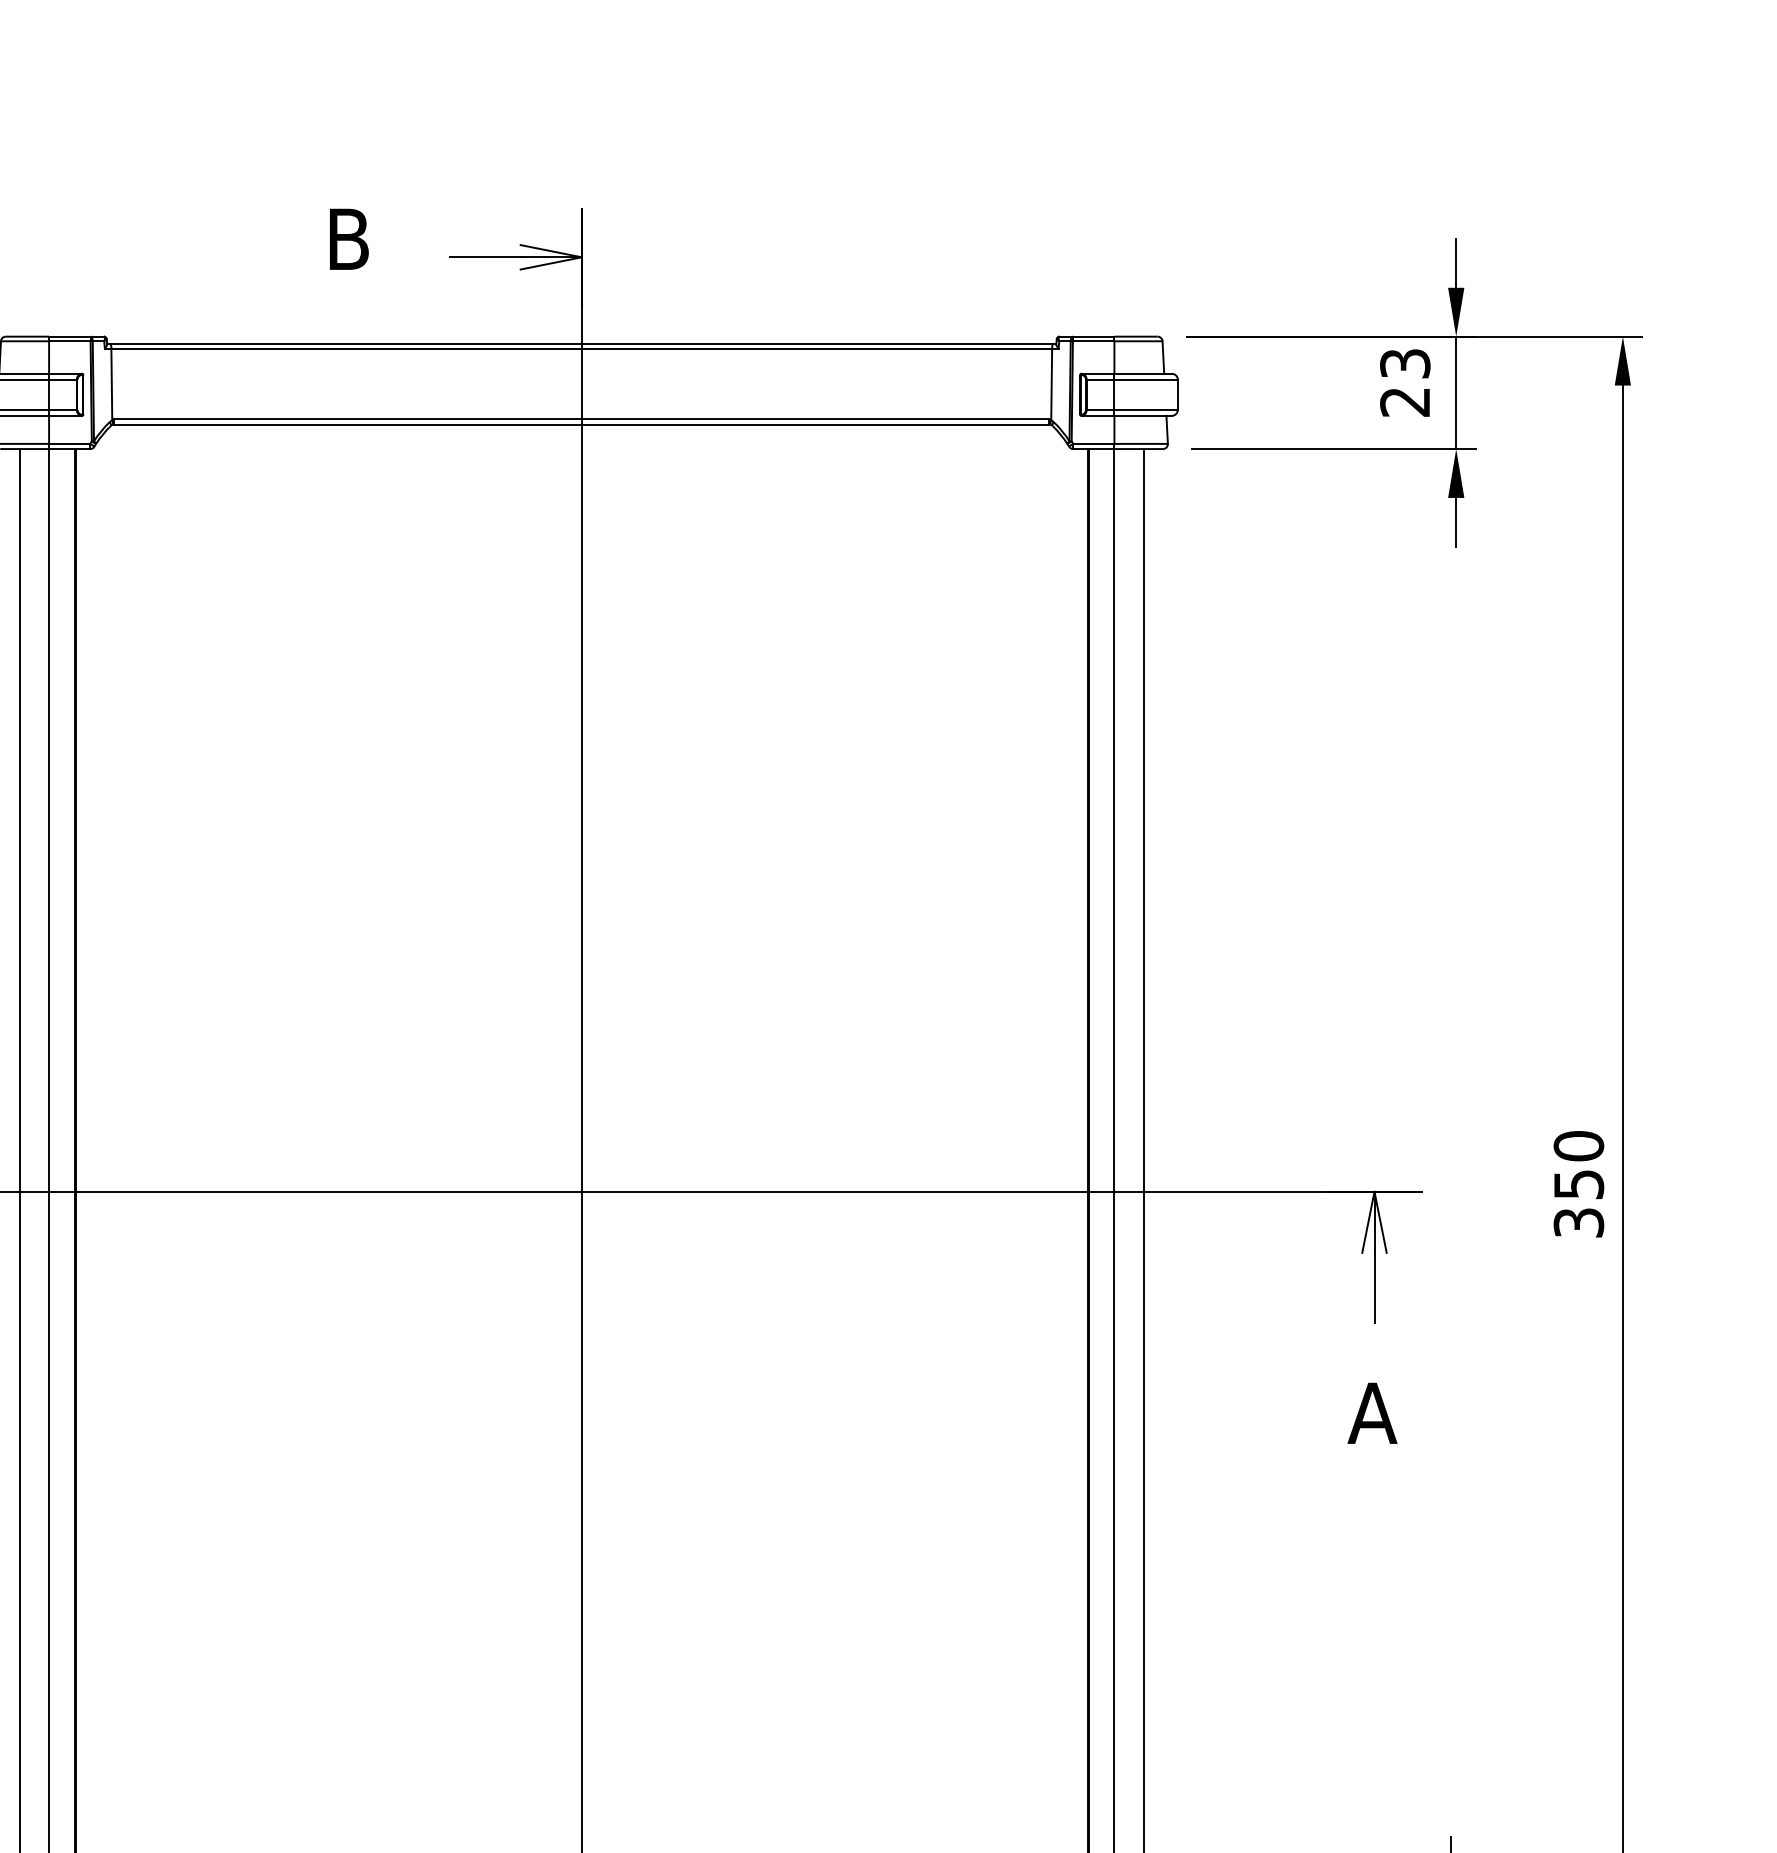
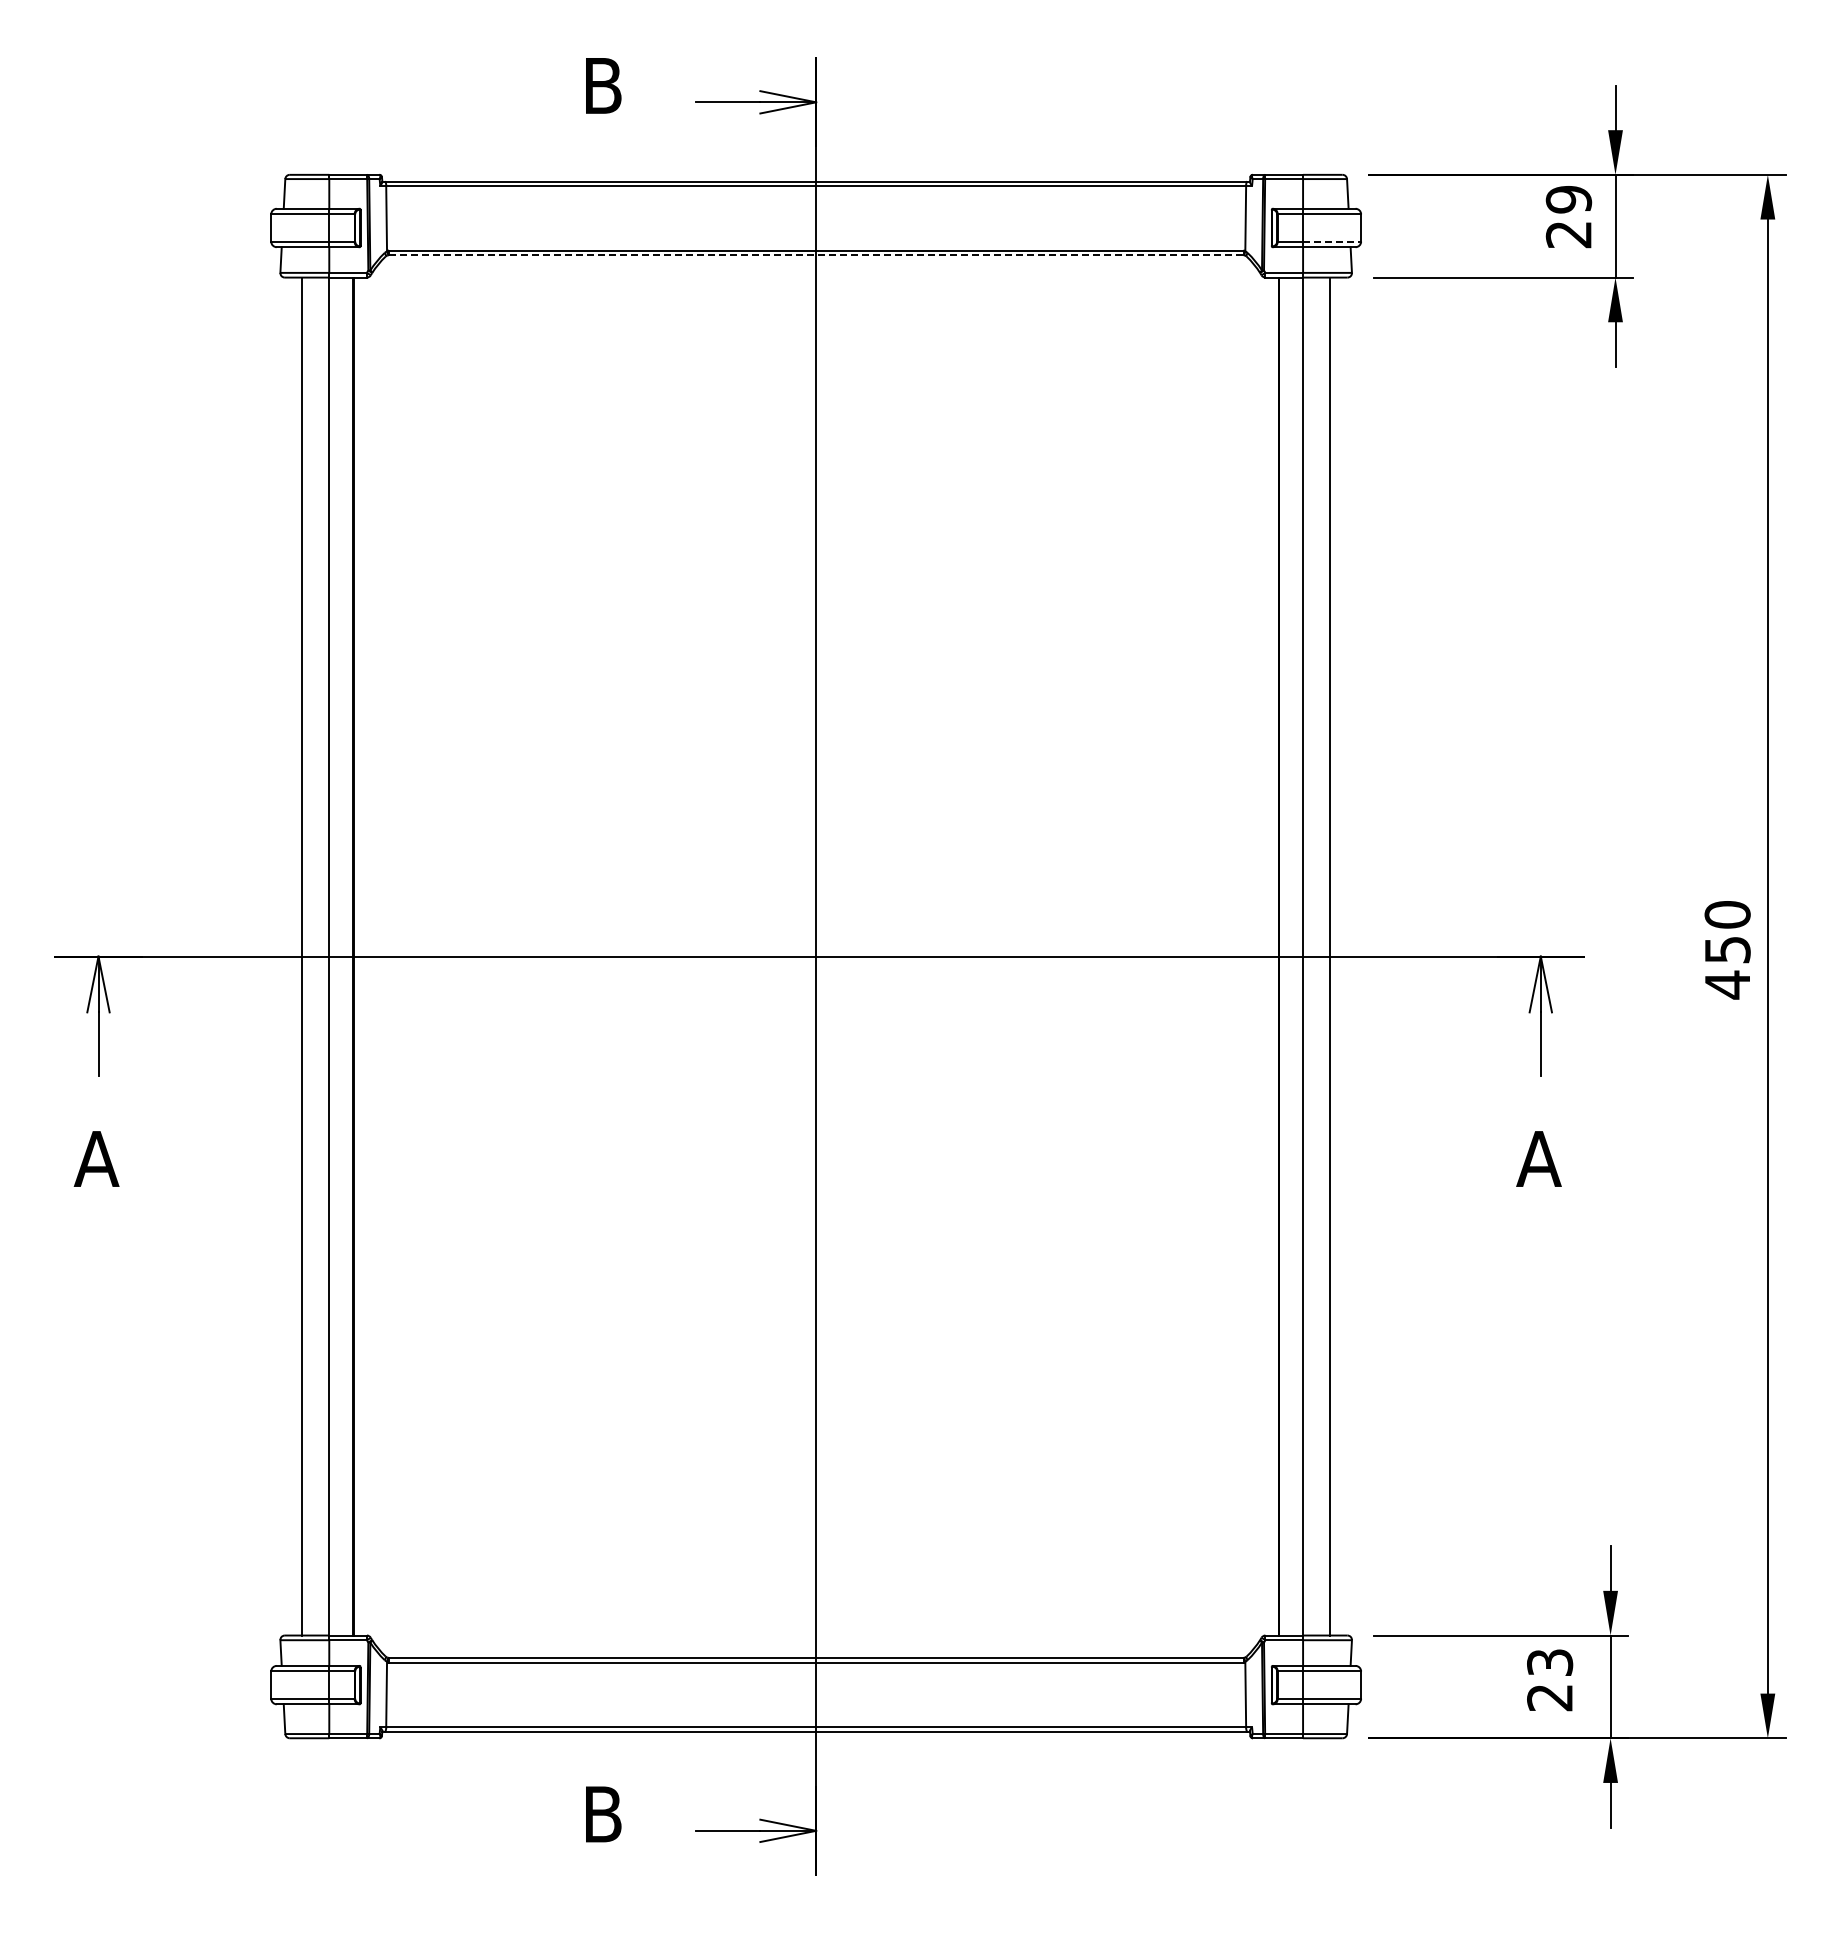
text: (1404, 363) -> (1568, 199), 23 -> 29
line: (1146, 409) -> (1332, 241), solid -> dashed
line: (582, 424) -> (816, 255), solid -> dashed
text: (1578, 1222) -> (1727, 984), 350 -> 450

